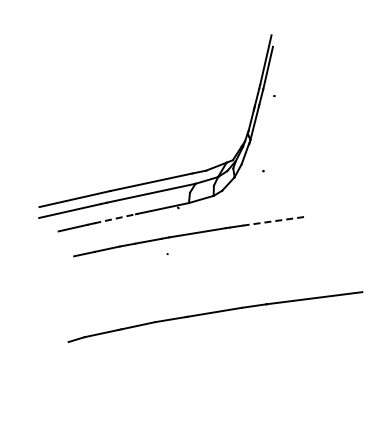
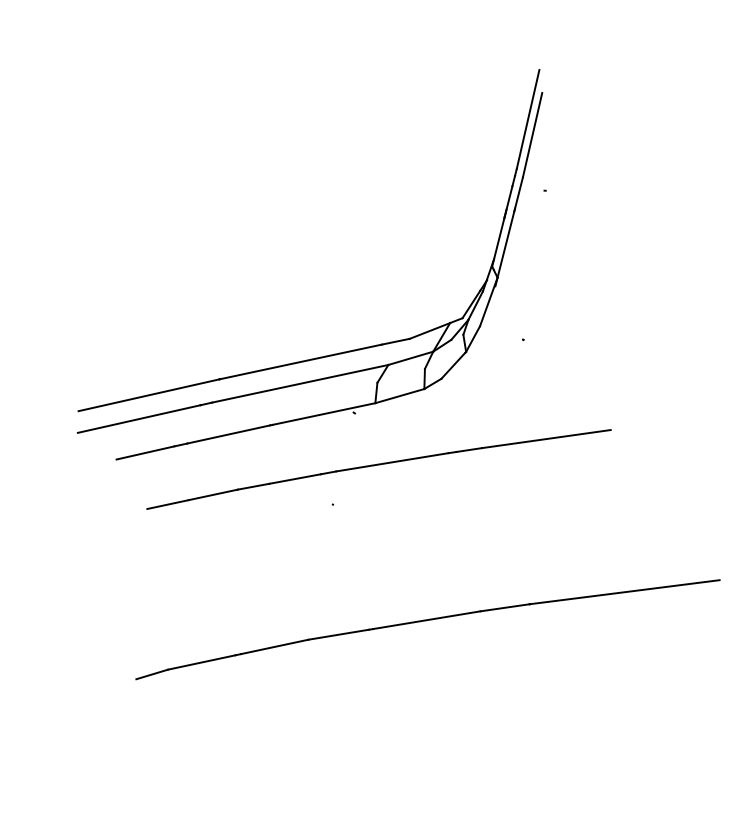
line: (115, 218) -> (229, 433), dashed -> solid
line: (275, 221) -> (547, 439), dashed -> solid

